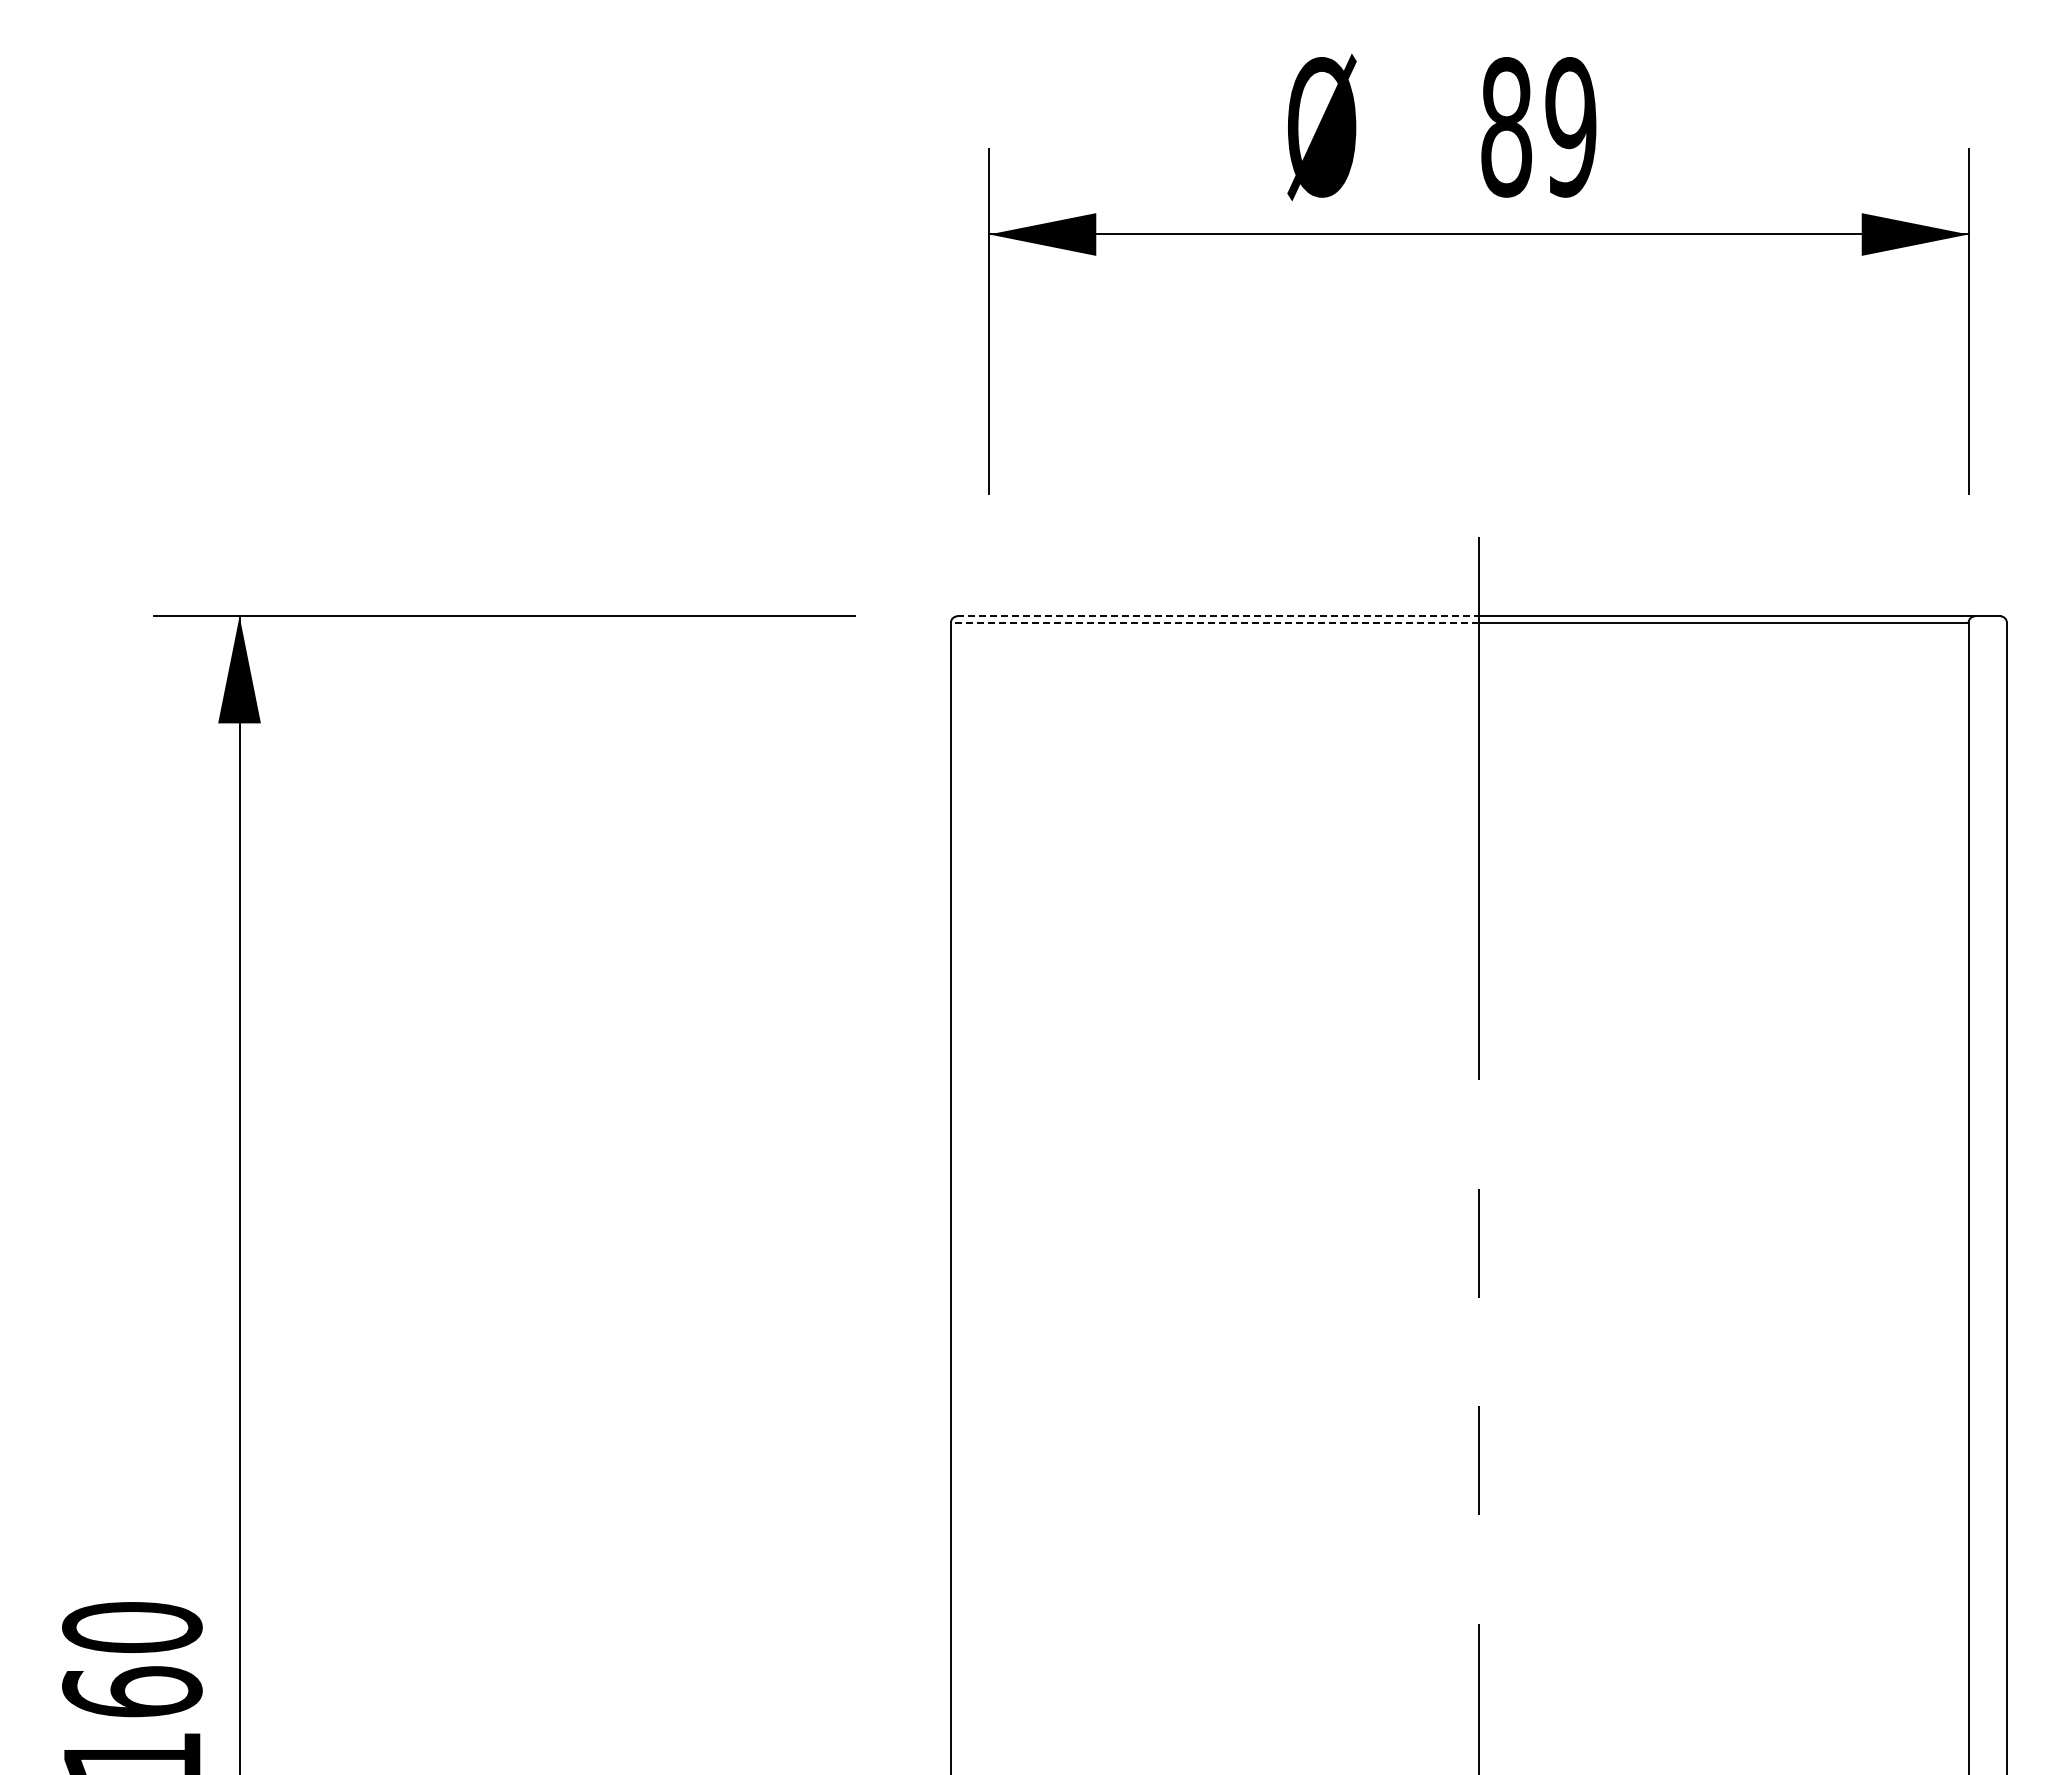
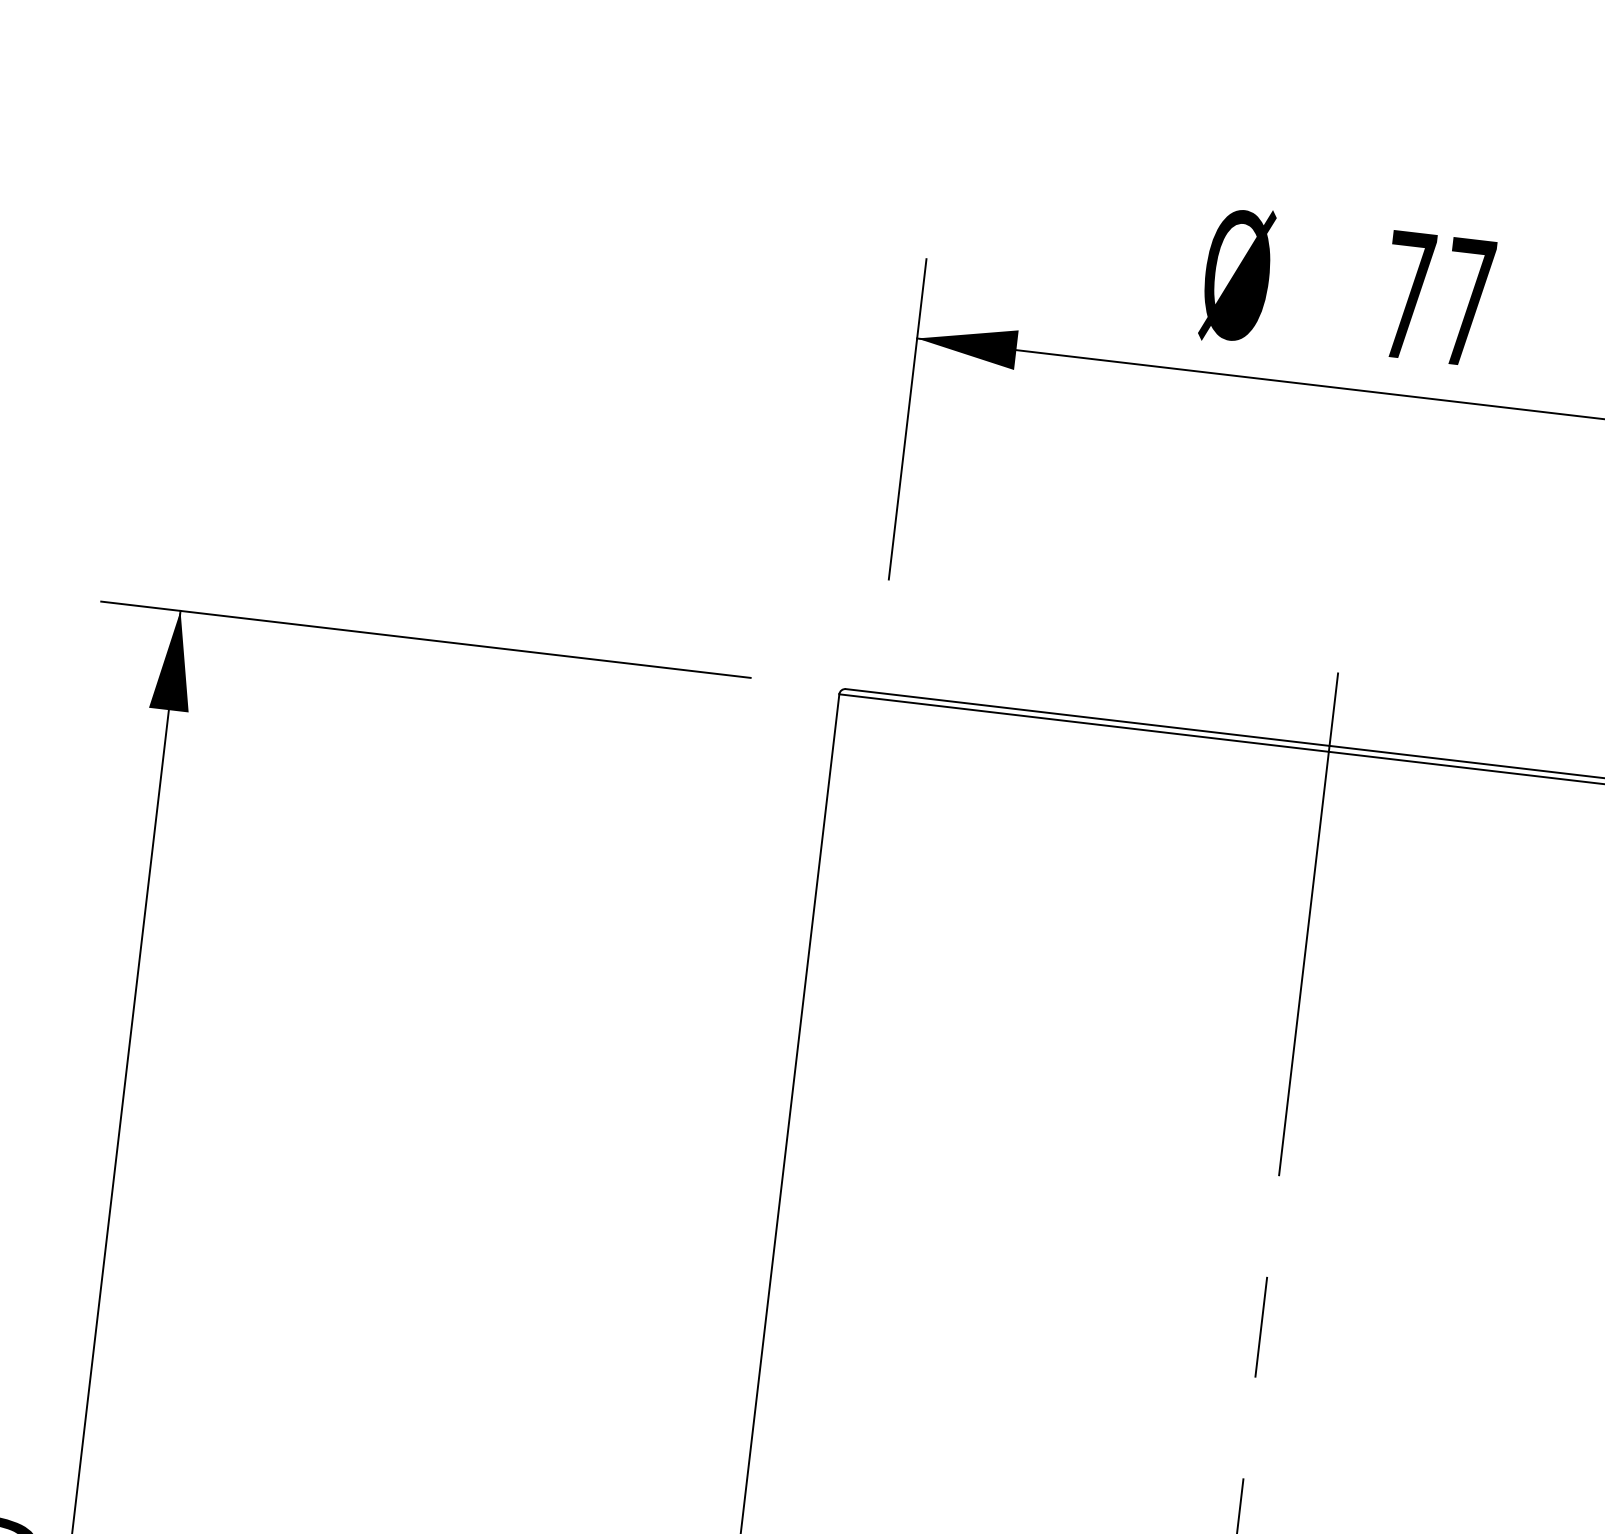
text: (1538, 127) -> (1438, 299), 89 -> 77
line: (1218, 616) -> (1088, 717), dashed -> solid
line: (1214, 622) -> (1083, 722), dashed -> solid

